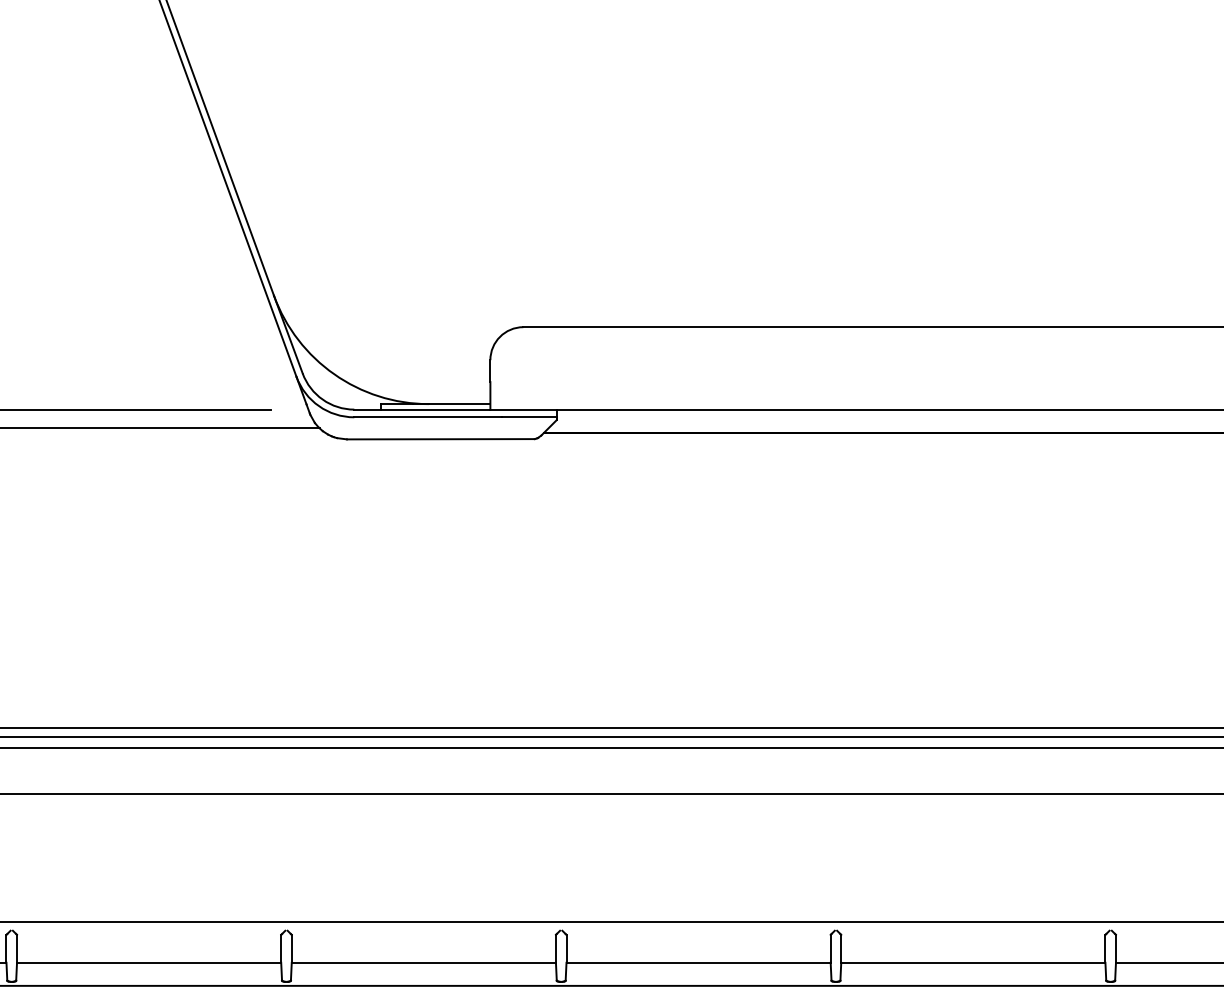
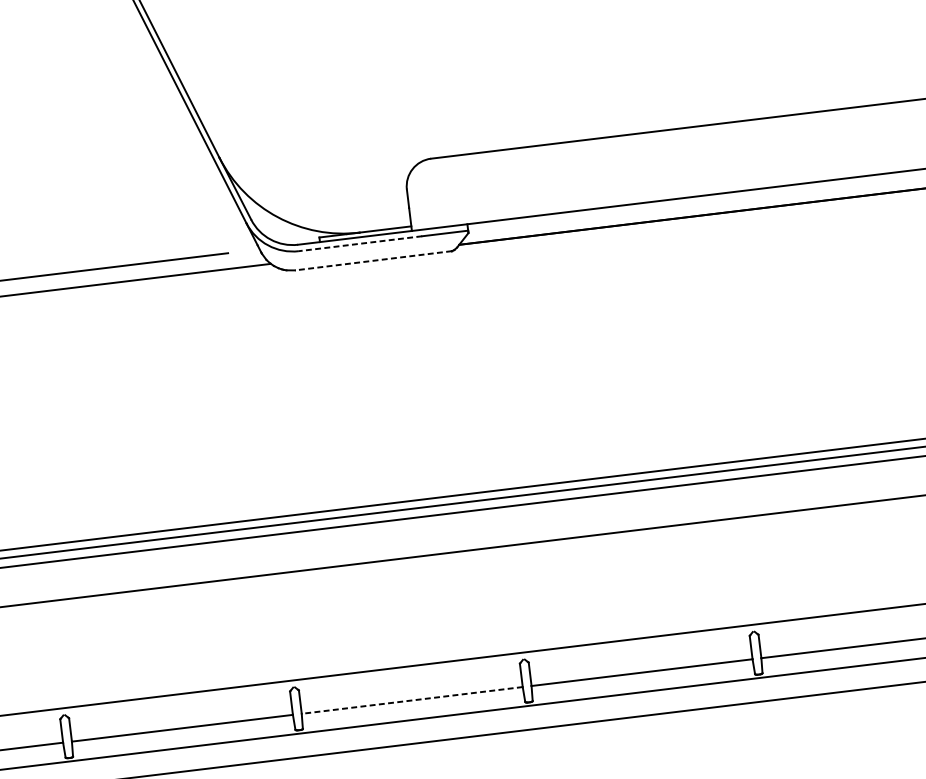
line: (428, 417) -> (360, 243), solid -> dashed
line: (440, 439) -> (373, 261), solid -> dashed
line: (423, 962) -> (411, 700), solid -> dashed

